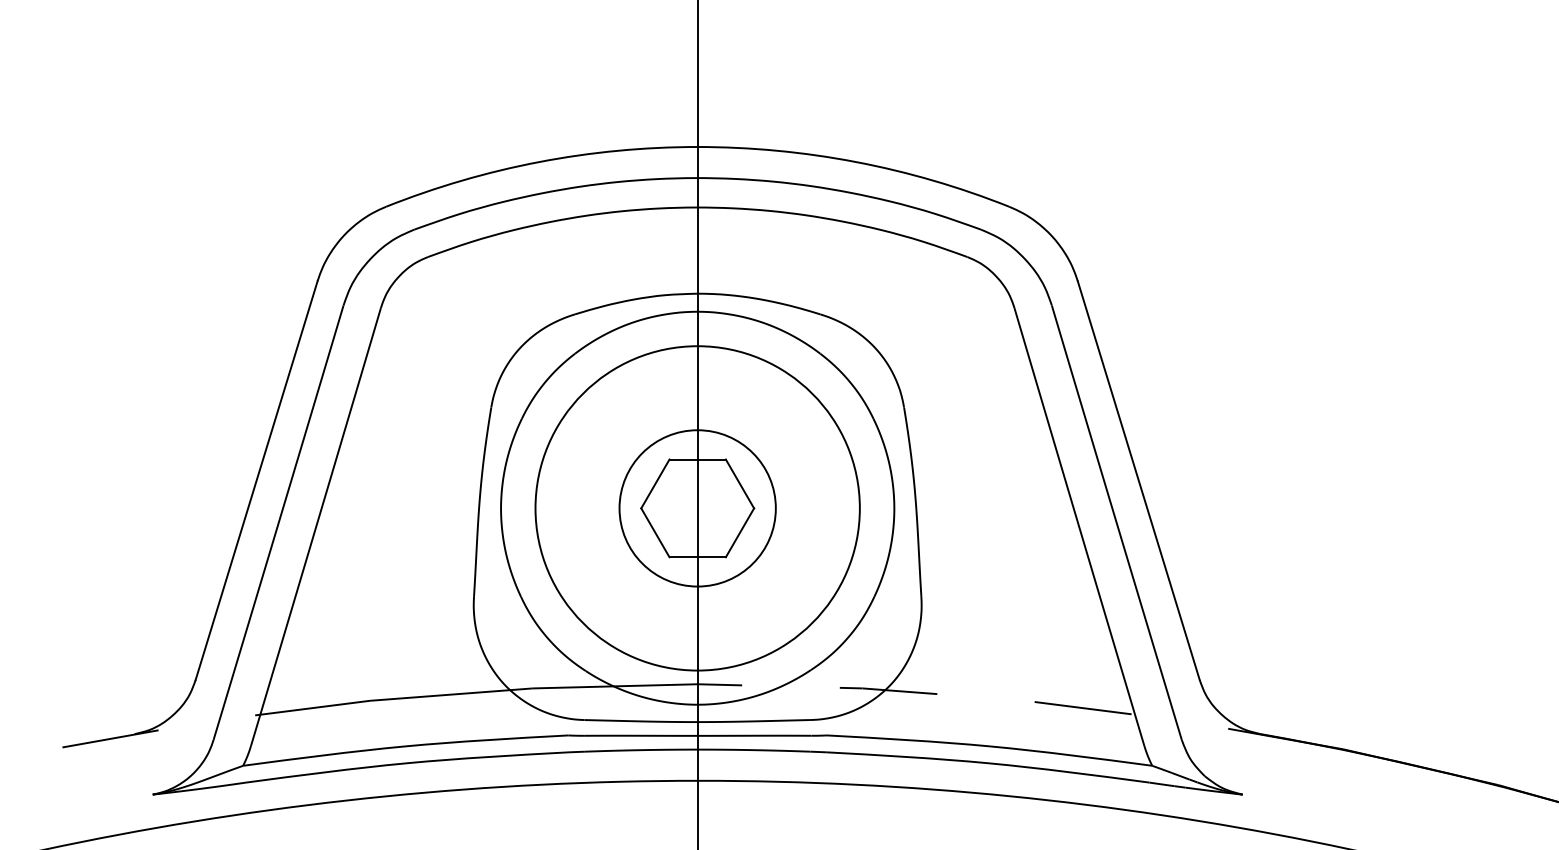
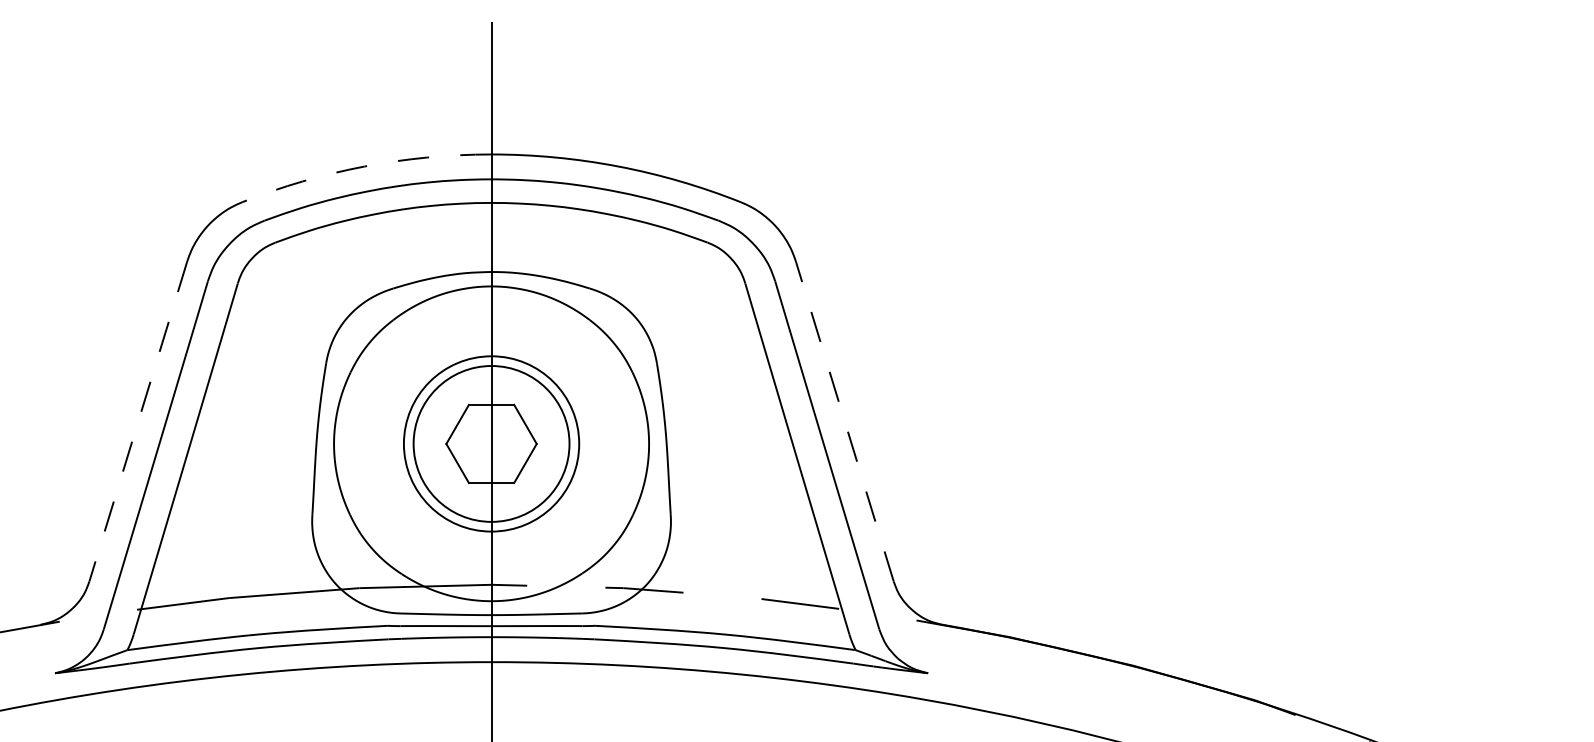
arc: (539, 162) -> (364, 166), solid -> dashed
line: (256, 480) -> (138, 421), solid -> dashed
line: (1138, 480) -> (844, 421), solid -> dashed
circle: (697, 507) -> (491, 443), size x0.6
circle: (697, 507) -> (491, 443), size x1.4

